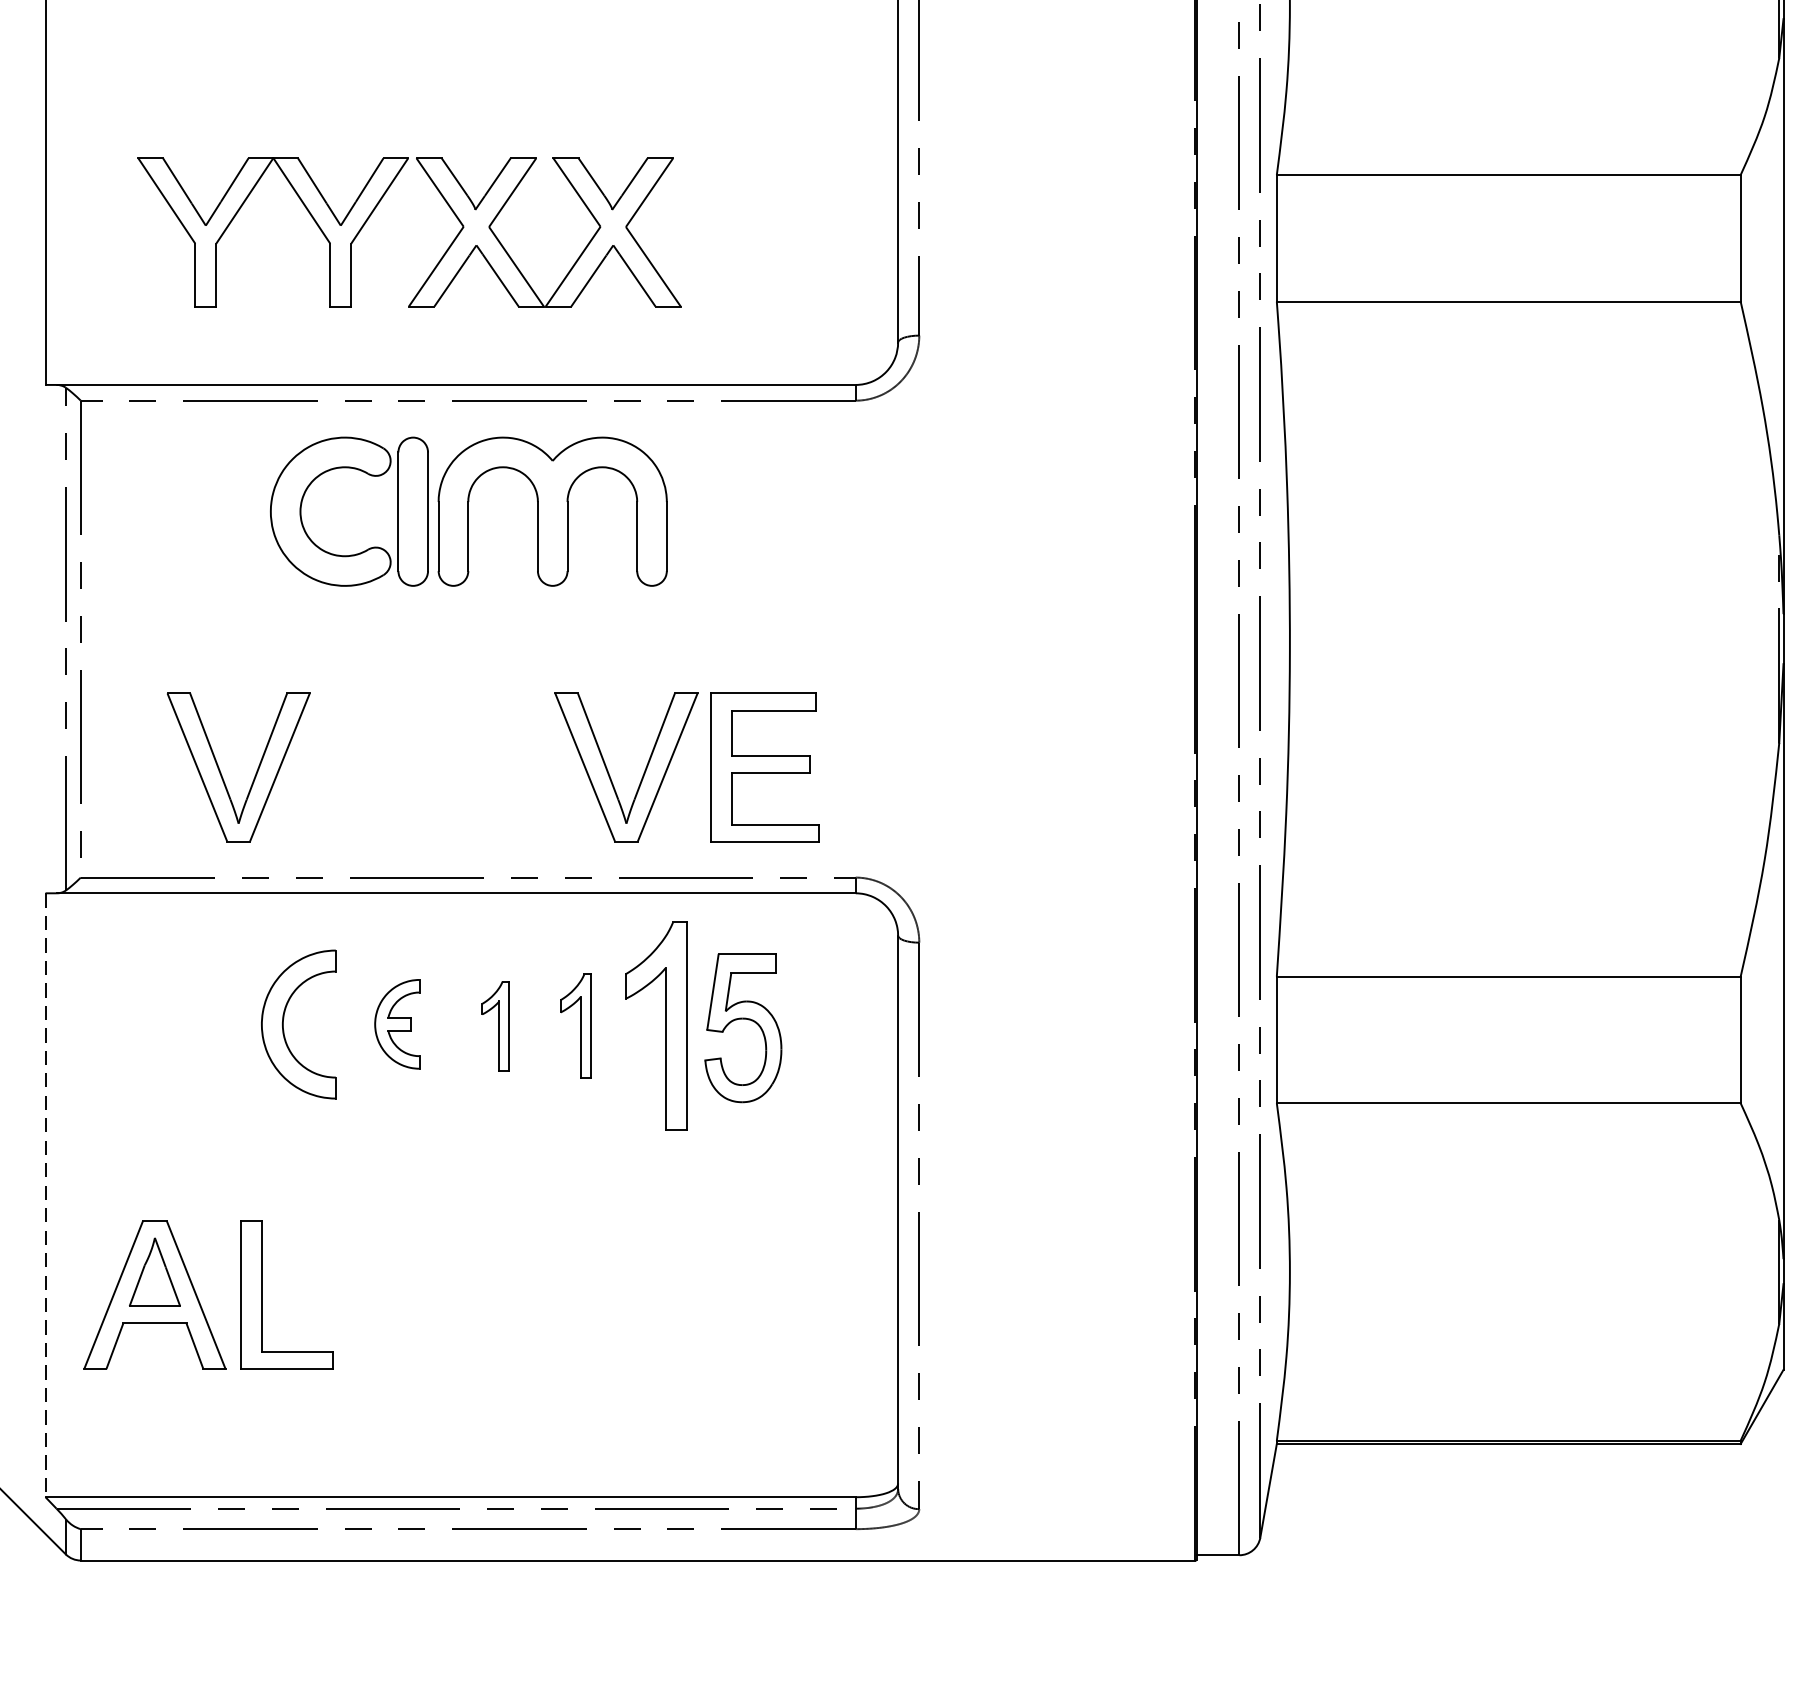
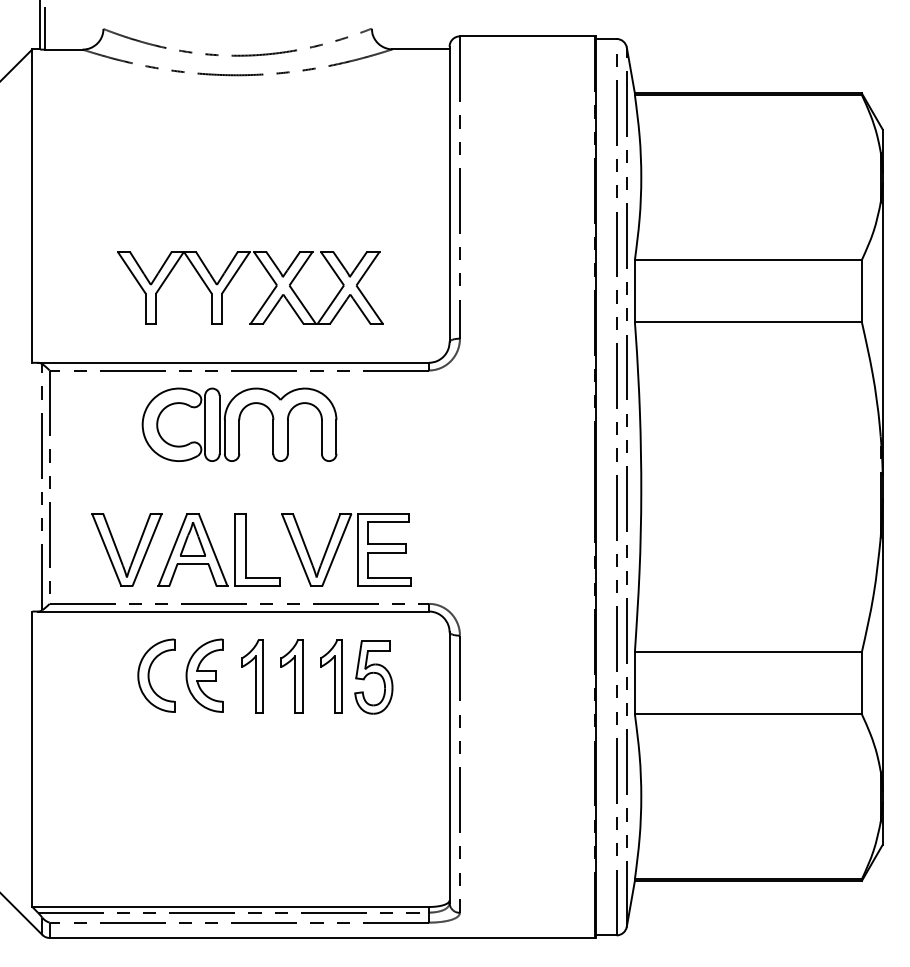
part: (378, 206) -> (235, 275), moved
part: (397, 1024) -> (204, 675), size x1.67
part: (495, 1026) -> (252, 676), size x1.67
part: (574, 1026) -> (291, 676), size x1.43
part: (656, 1026) -> (331, 676), size x0.71
line: (45, 1195) -> (32, 759), dashed -> solid
part: (207, 1293) -> (218, 549), moved

